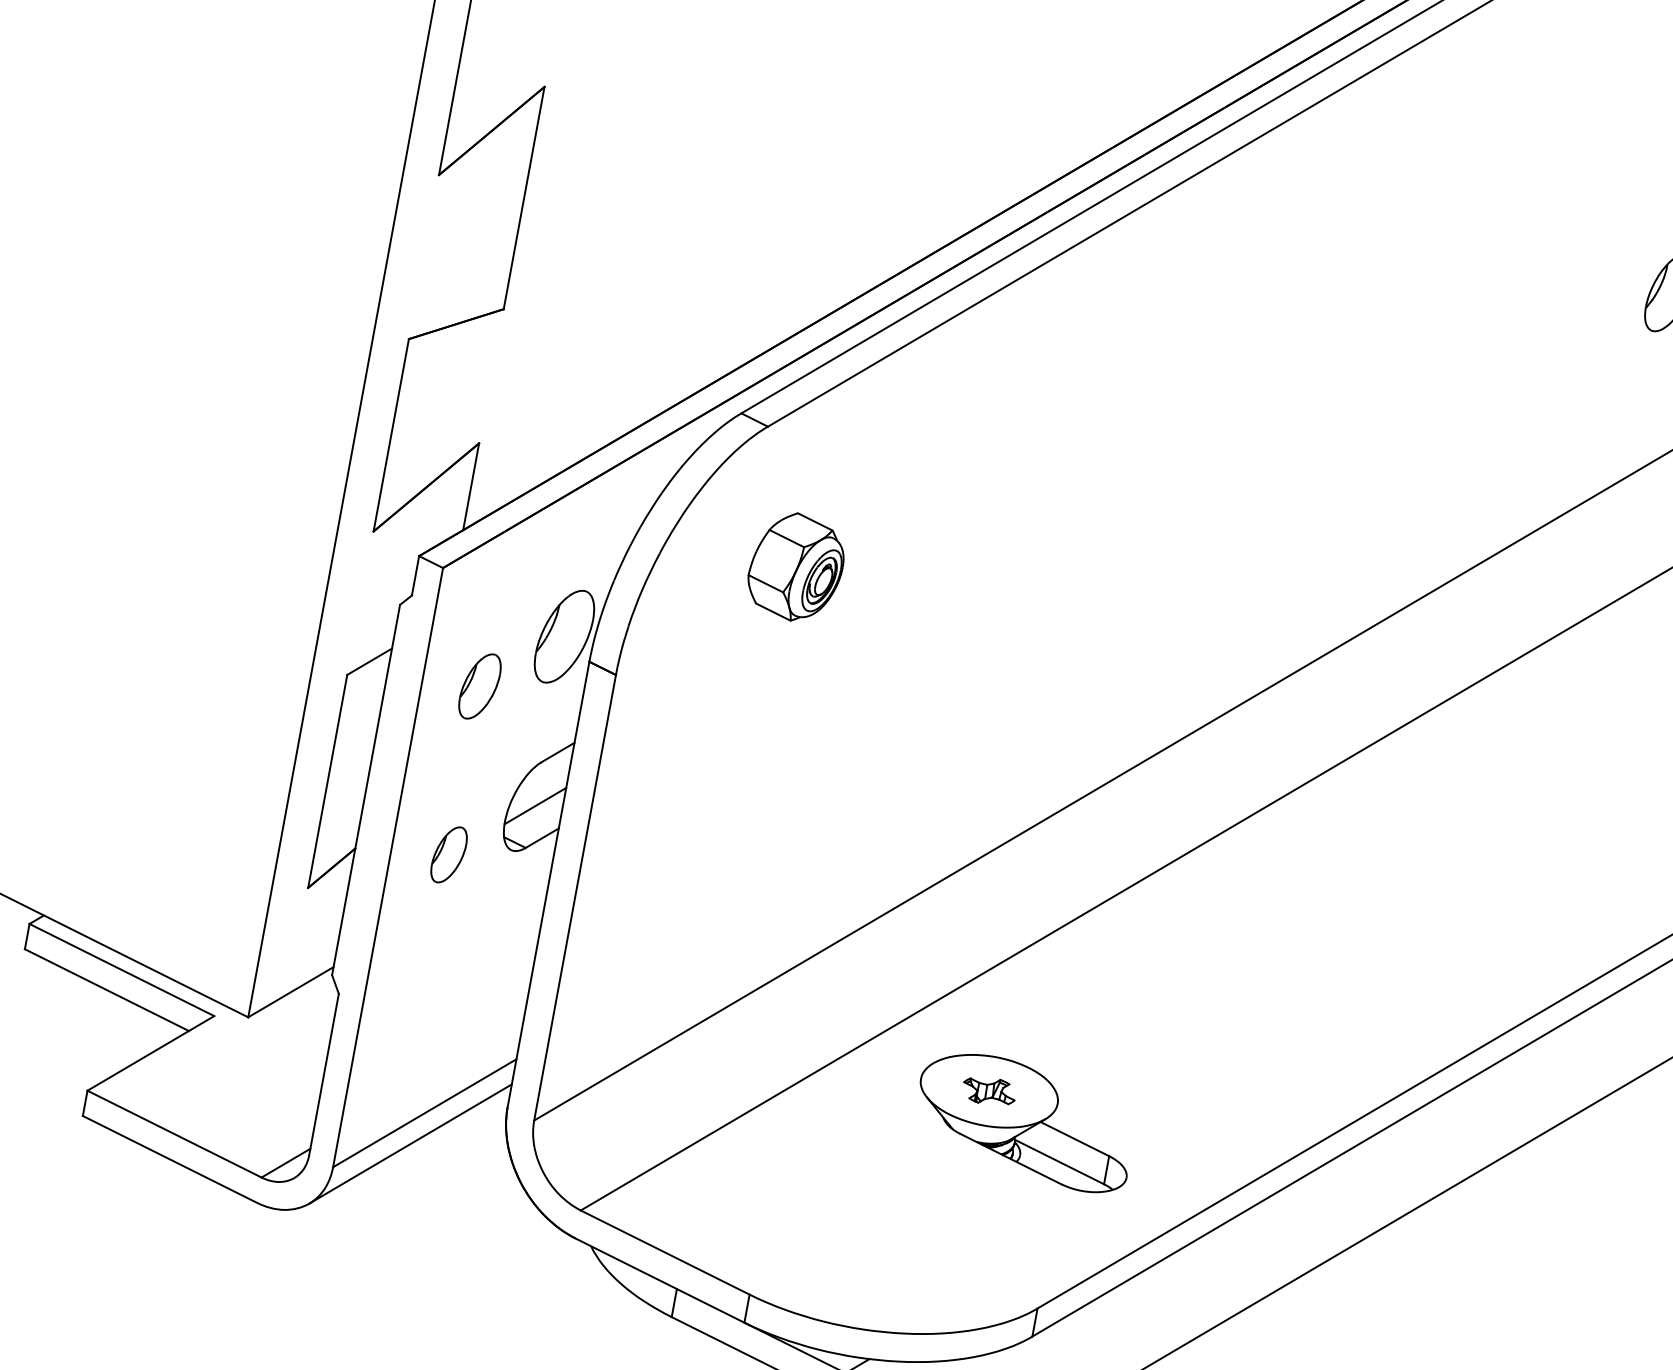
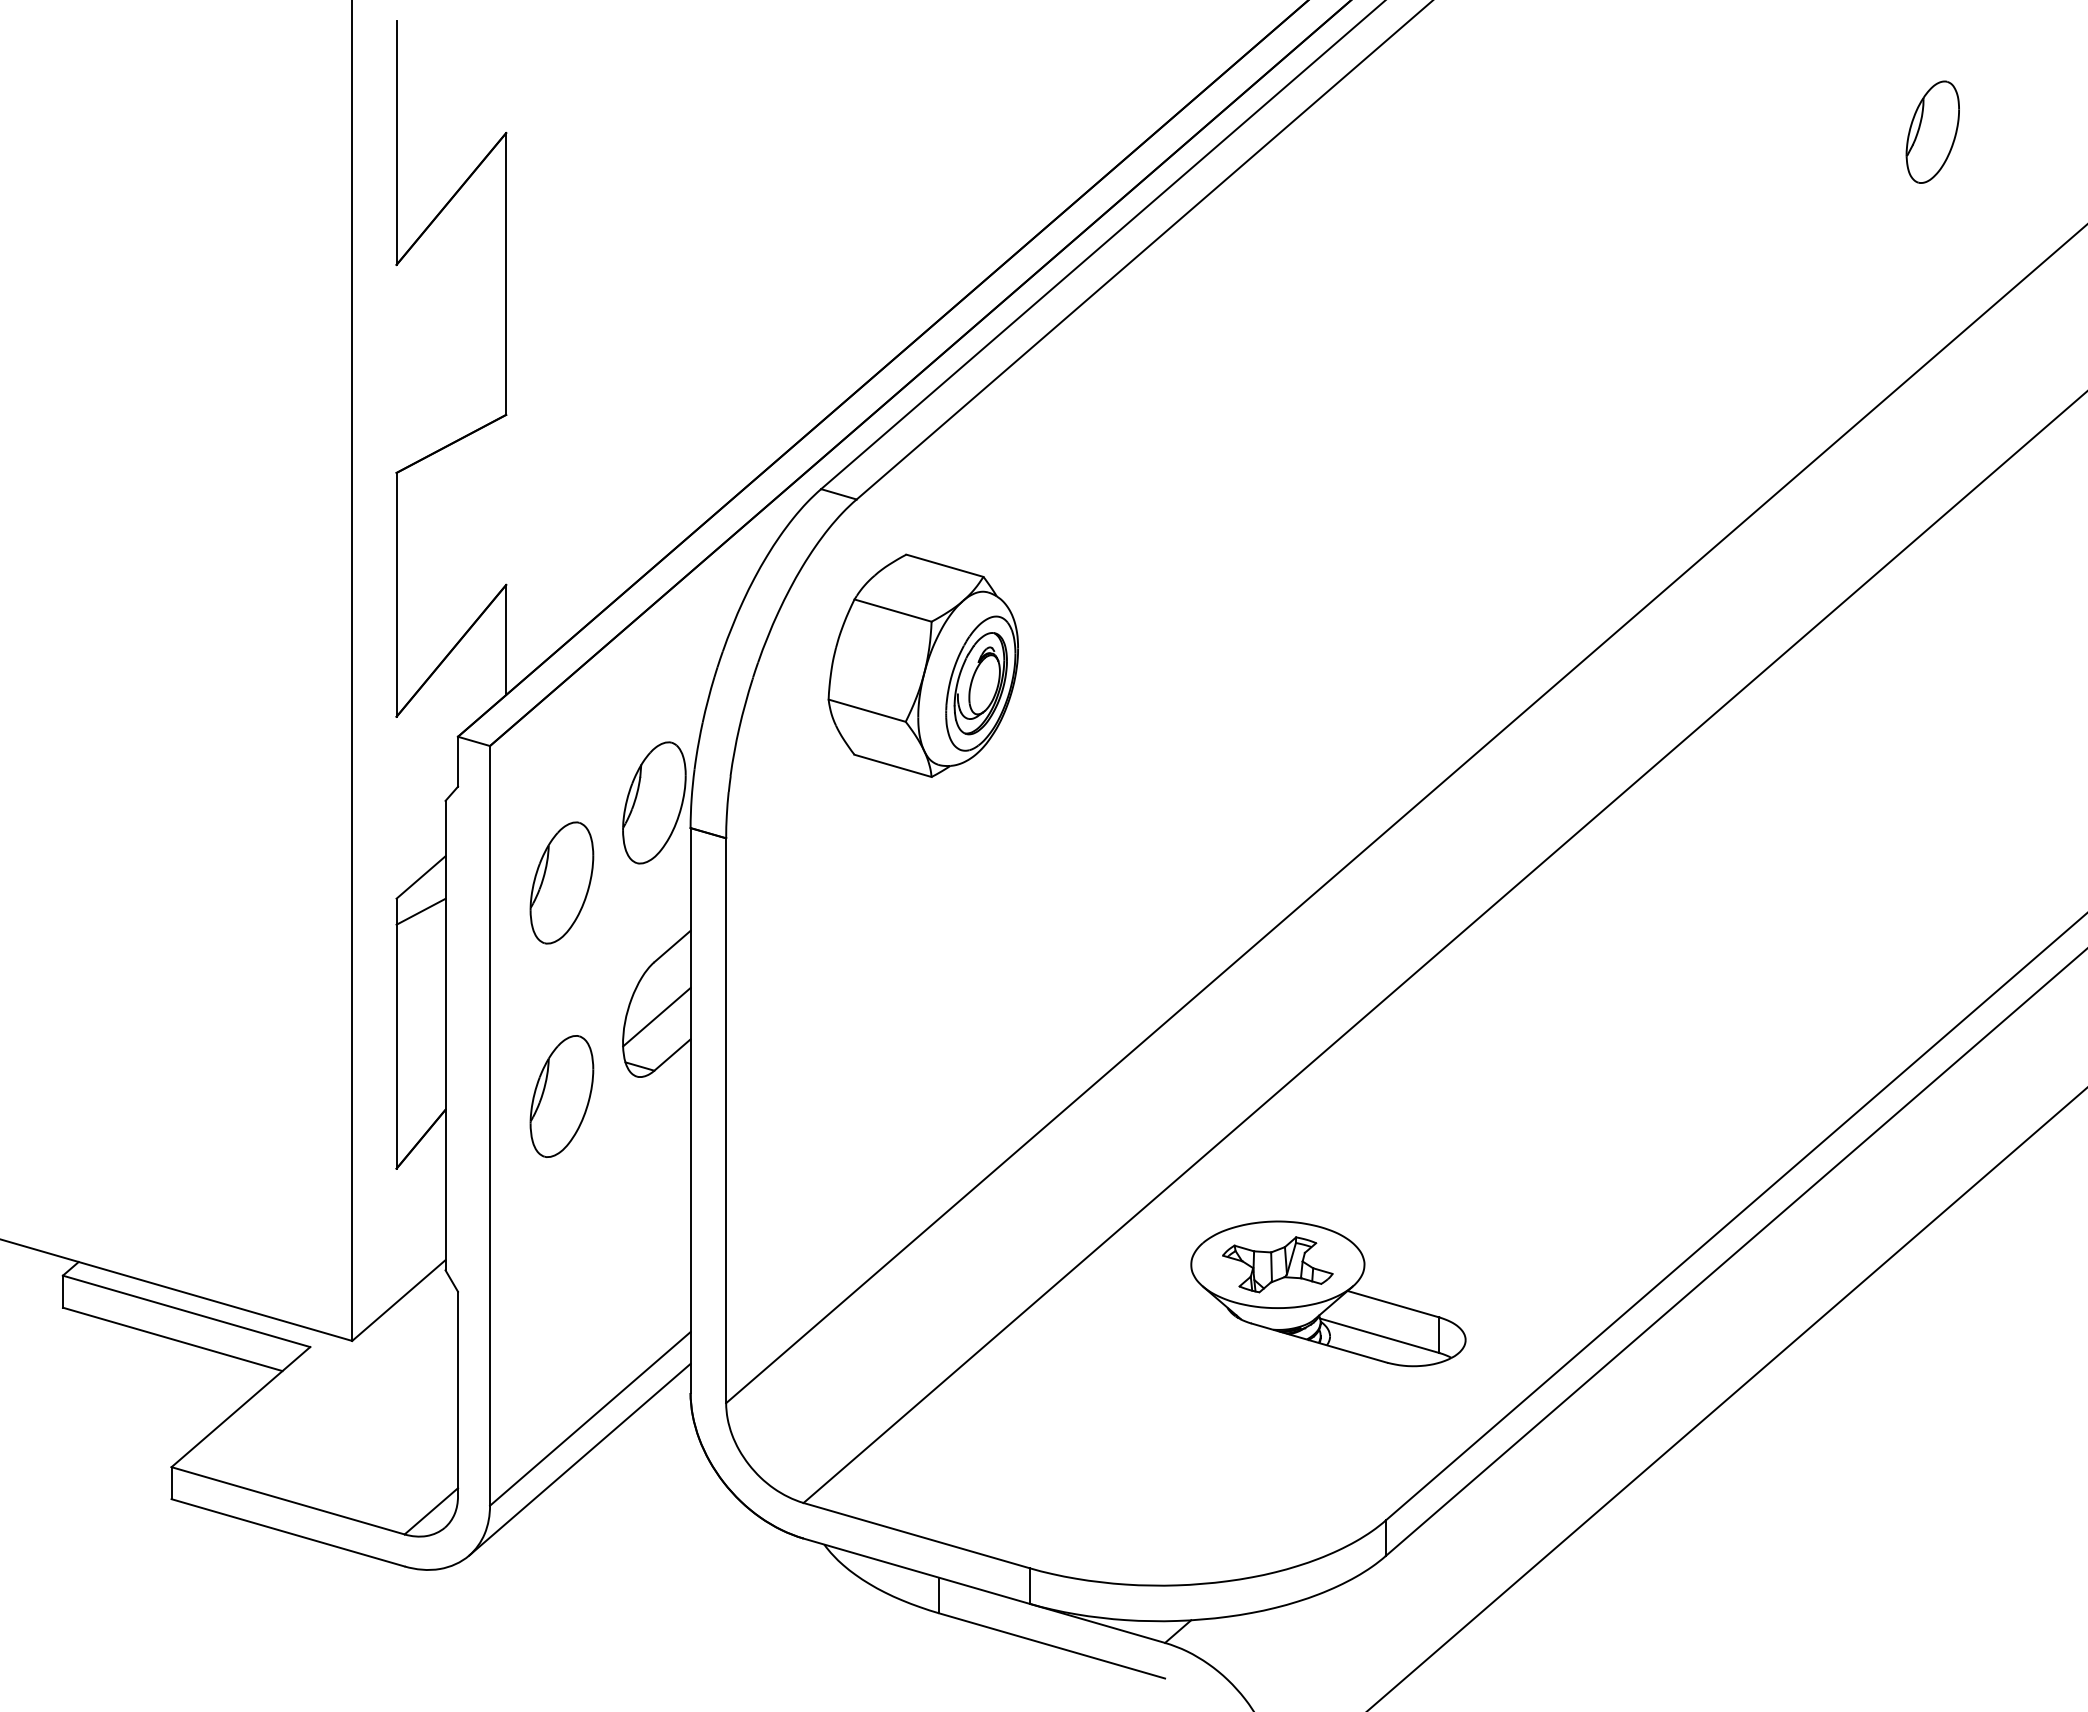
part: (795, 567) -> (922, 665), size x1.67
part: (479, 686) -> (561, 882), size x1.43
line: (364, 688) -> (420, 911), added
part: (448, 854) -> (561, 1096), size x1.67
part: (989, 1090) -> (1277, 1264), size x1.67

